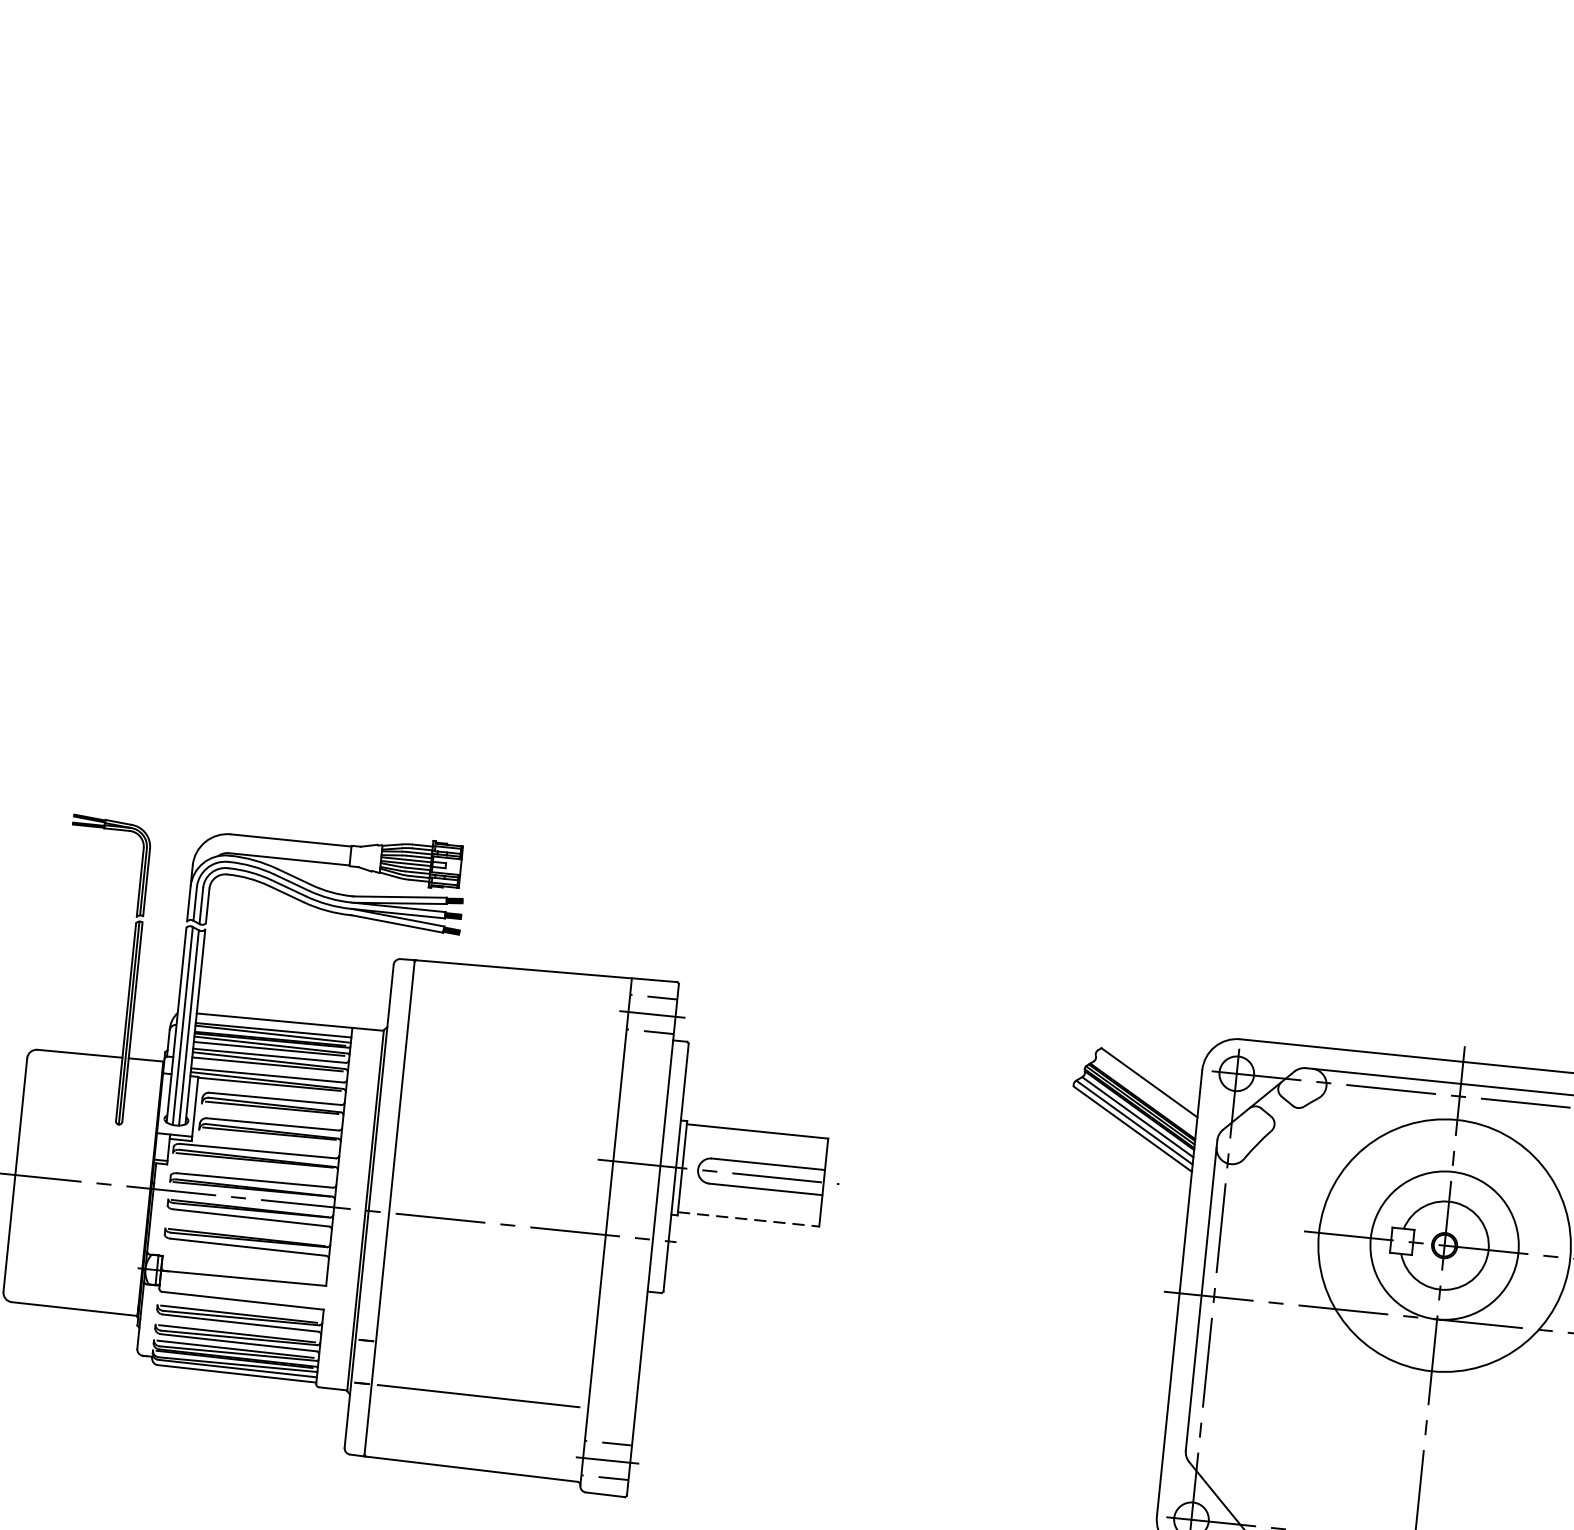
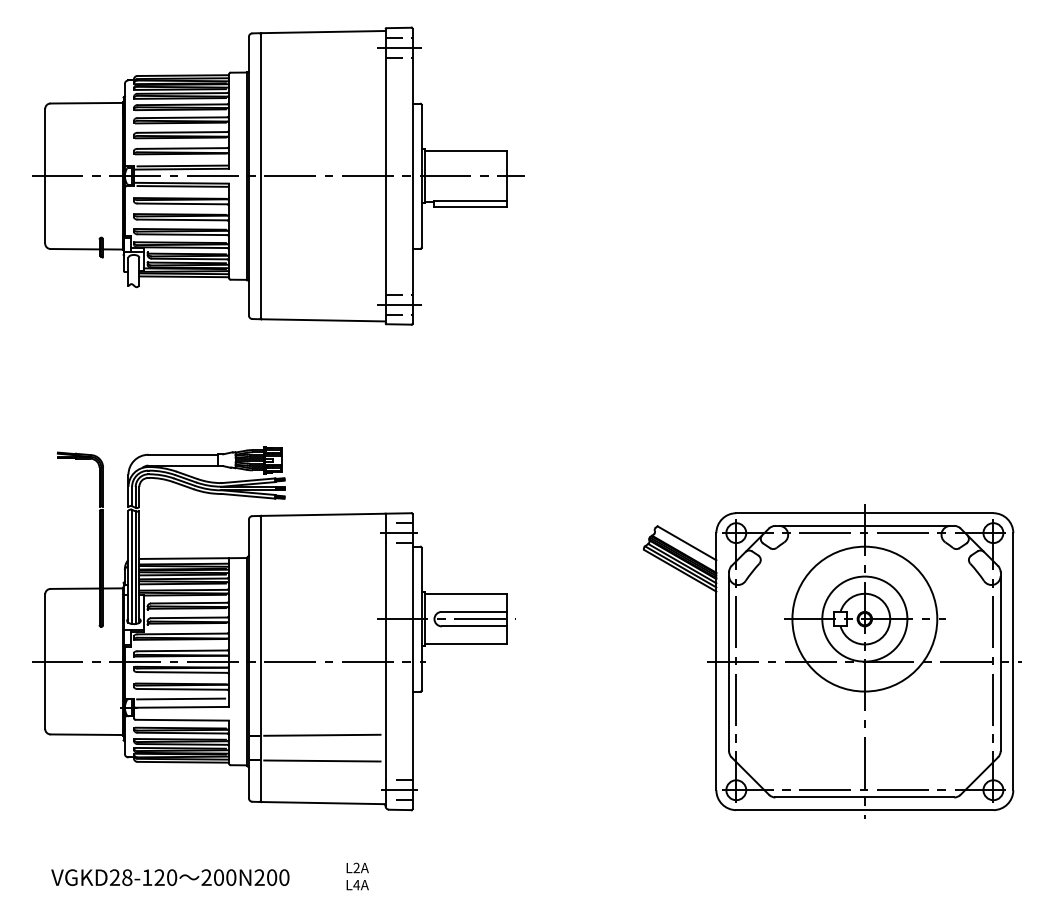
part: (505, 372) -> (278, 175), added
line: (749, 1219) -> (466, 644), dashed -> solid
line: (245, 1262) -> (181, 698), added
line: (483, 1350) -> (322, 734), added

